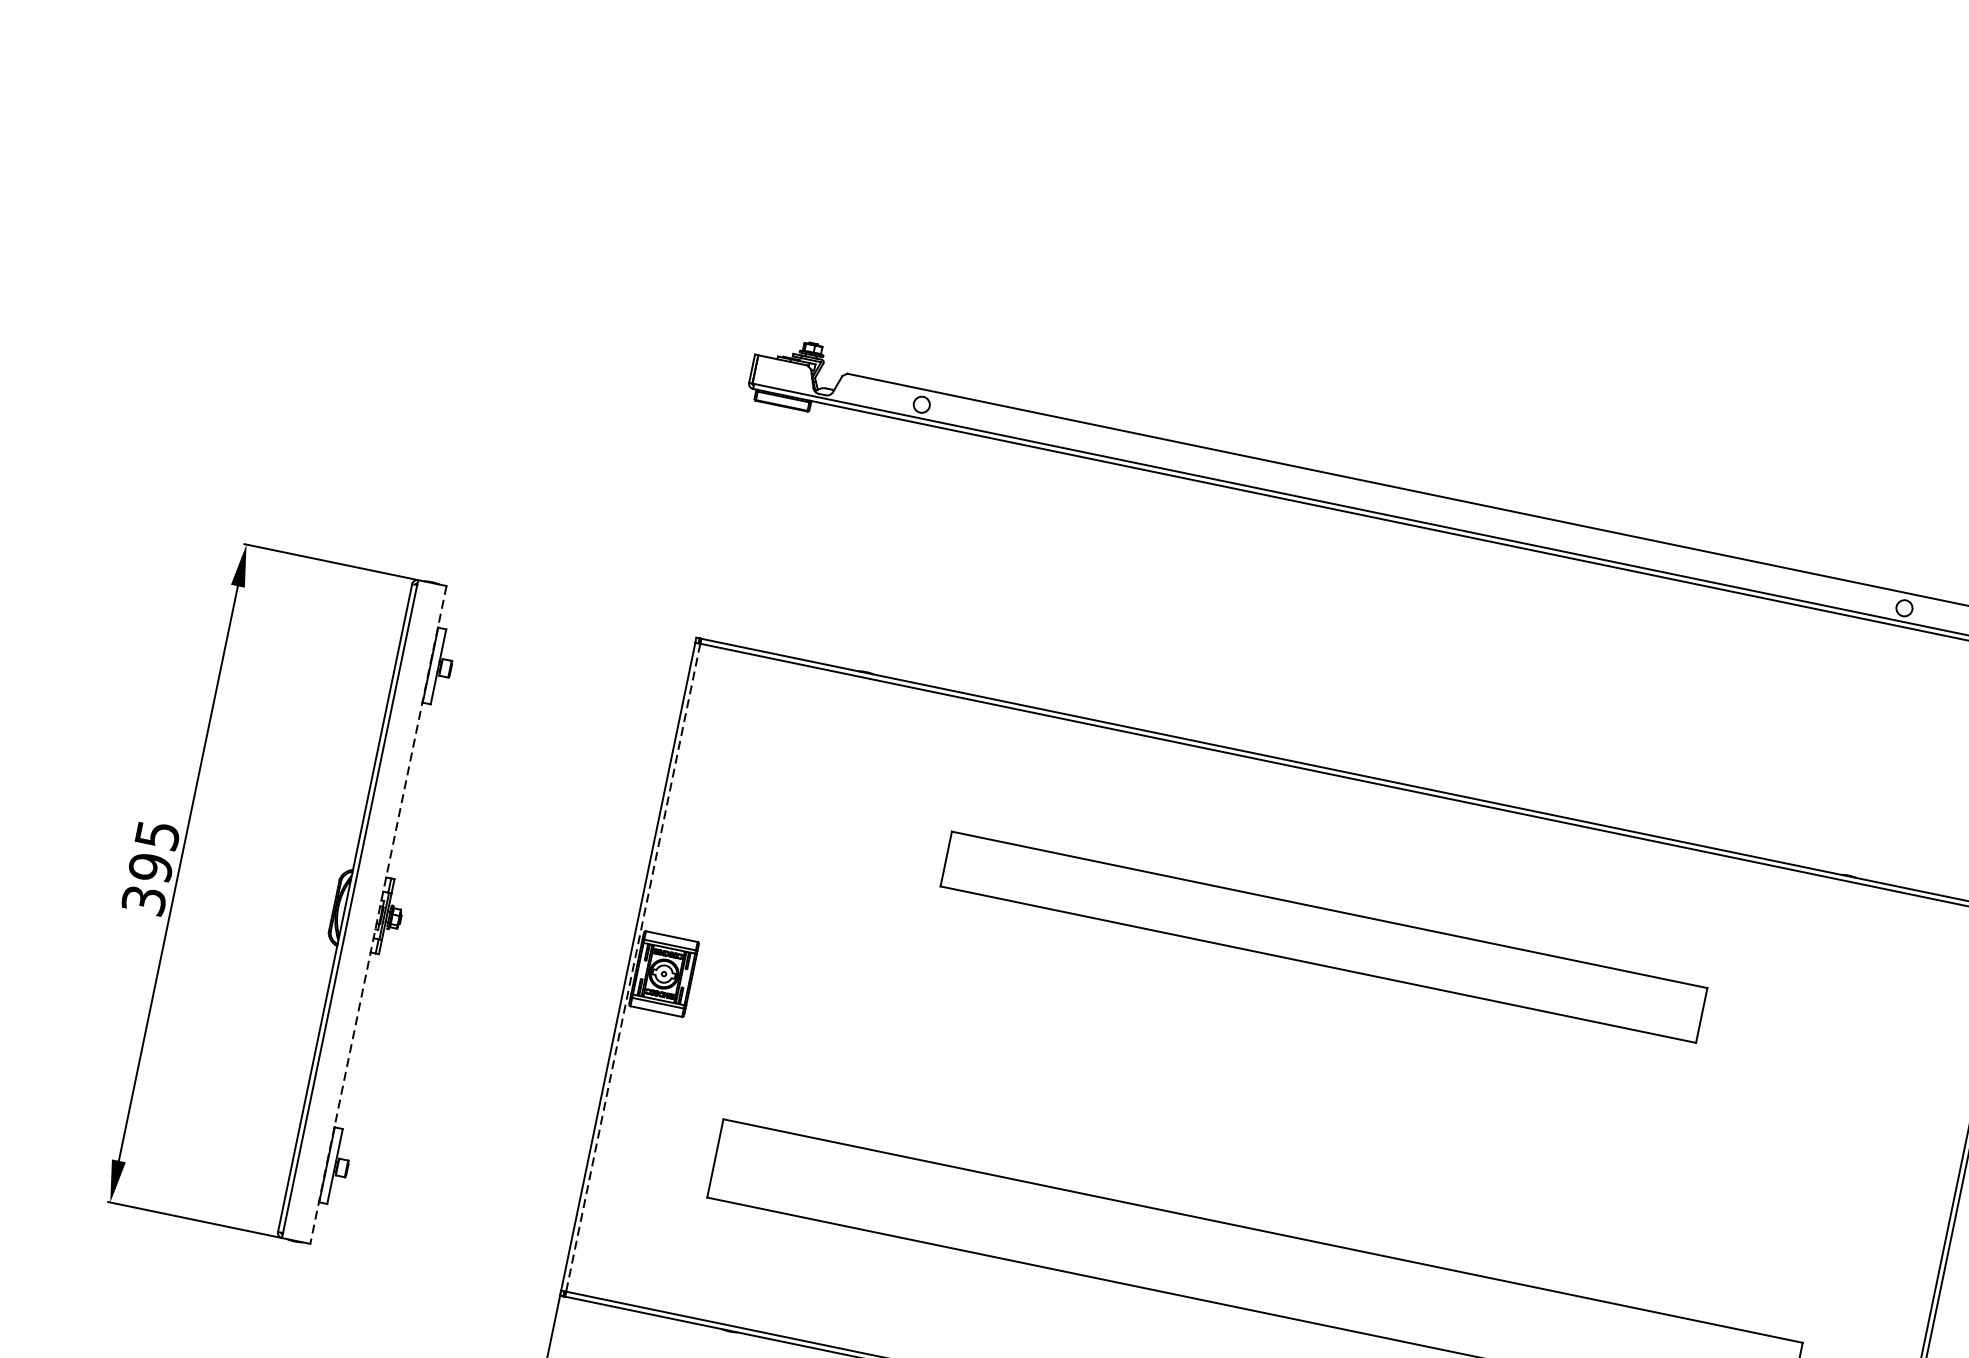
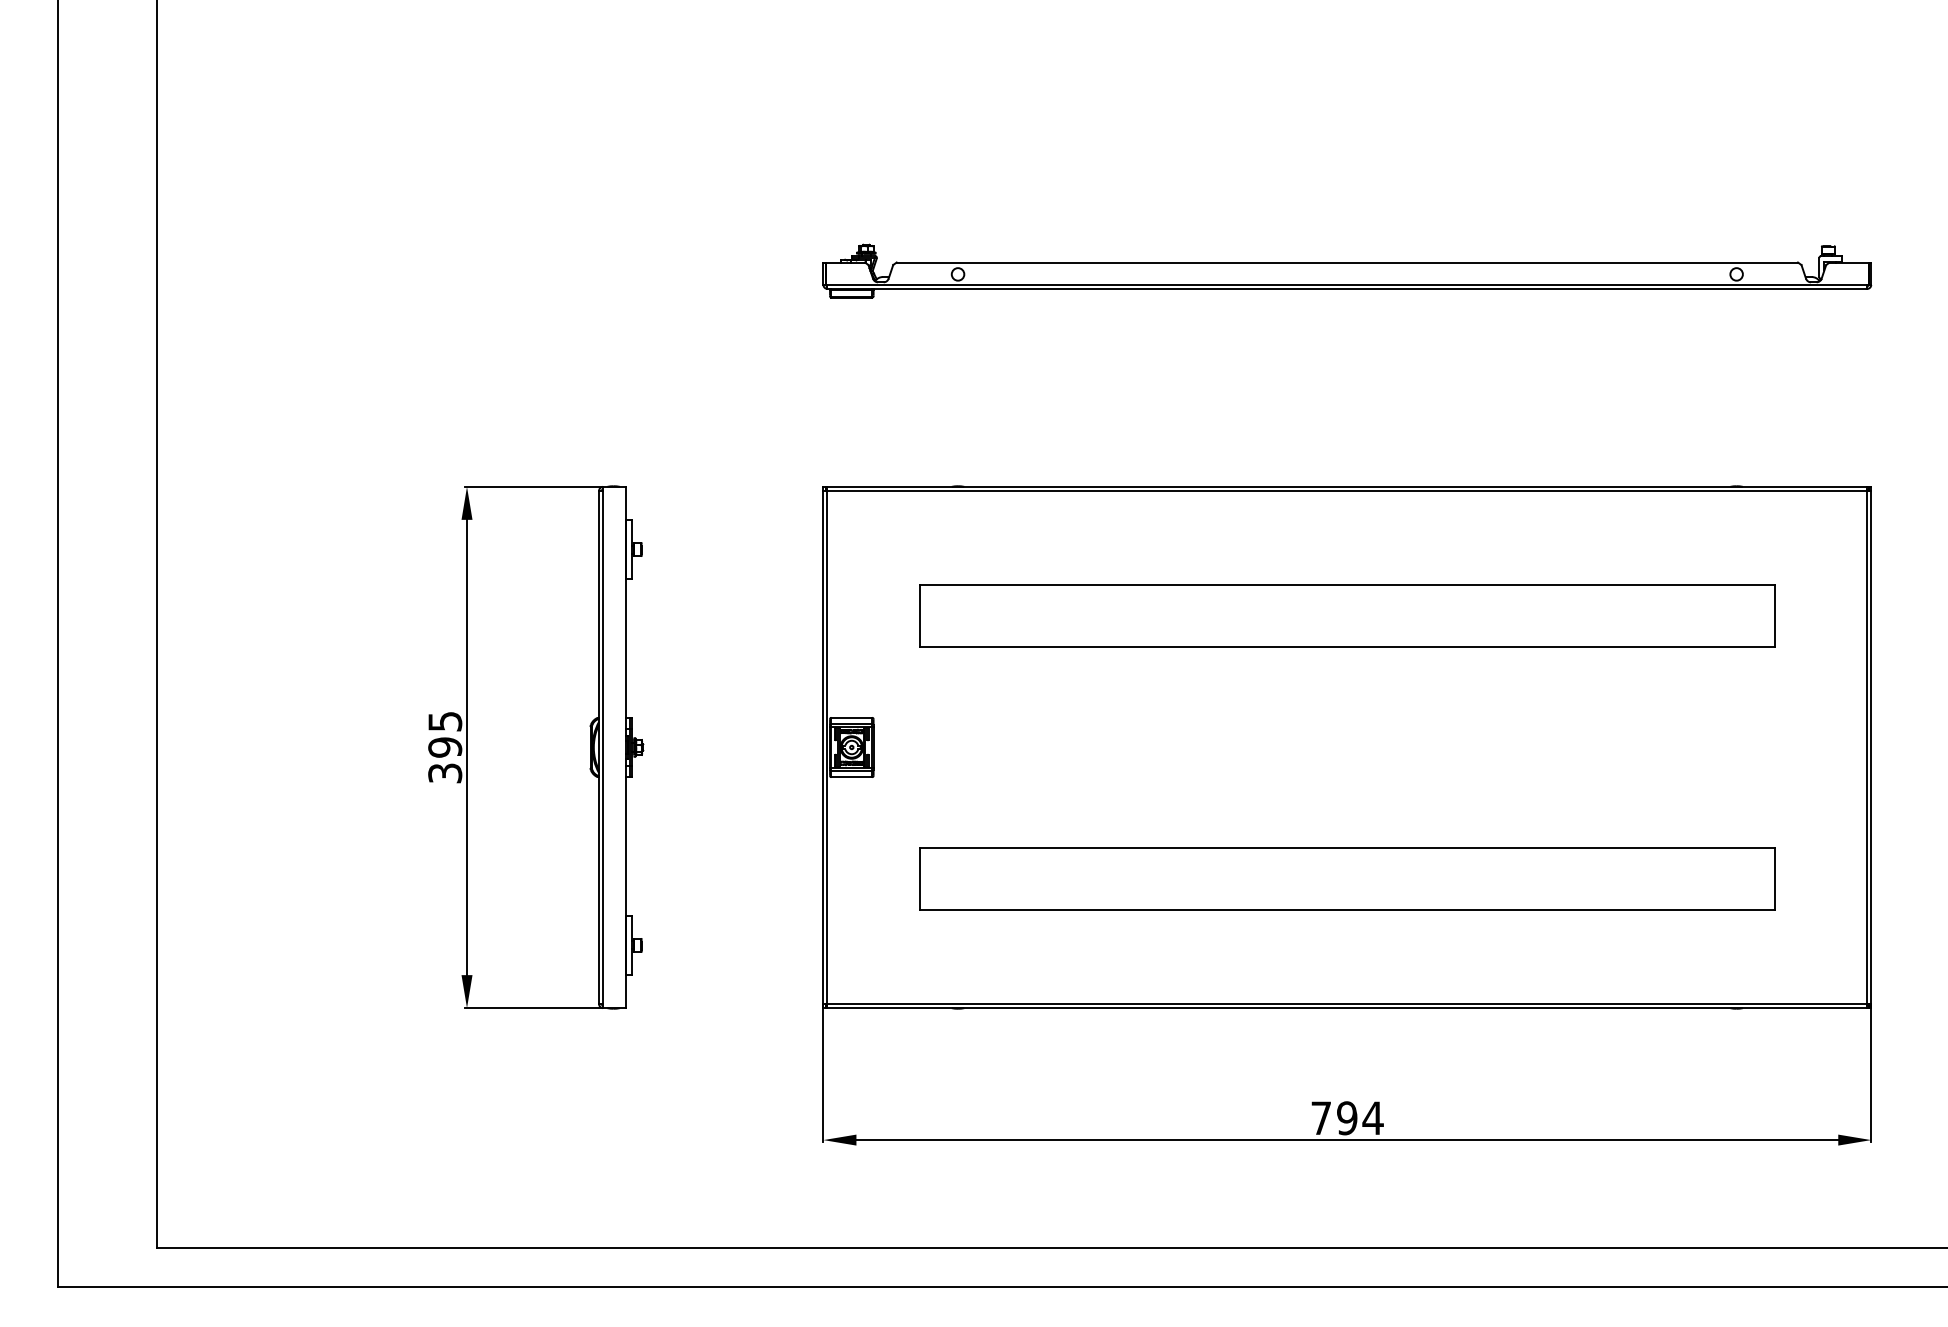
line: (378, 914) -> (625, 747), dashed -> solid
part: (1324, 937) -> (1347, 615), size x1.43
line: (633, 967) -> (827, 747), dashed -> solid

